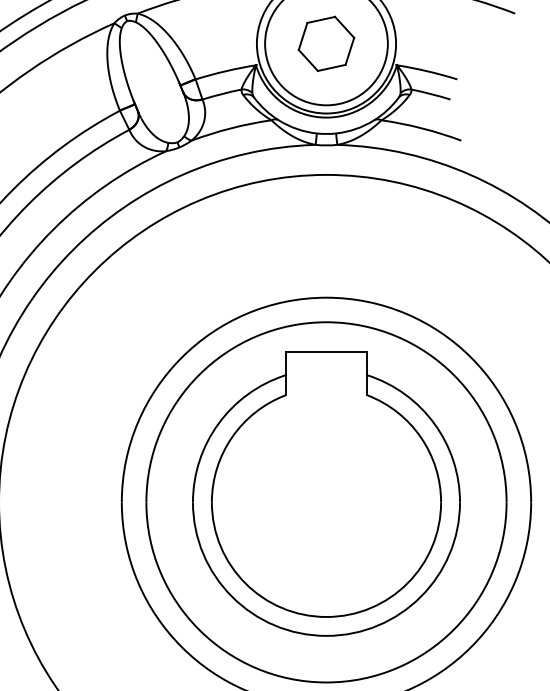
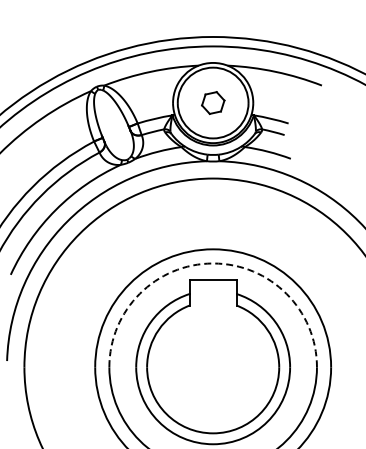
part: (327, 42) -> (213, 102), size x0.7
arc: (327, 322) -> (213, 263), solid -> dashed

